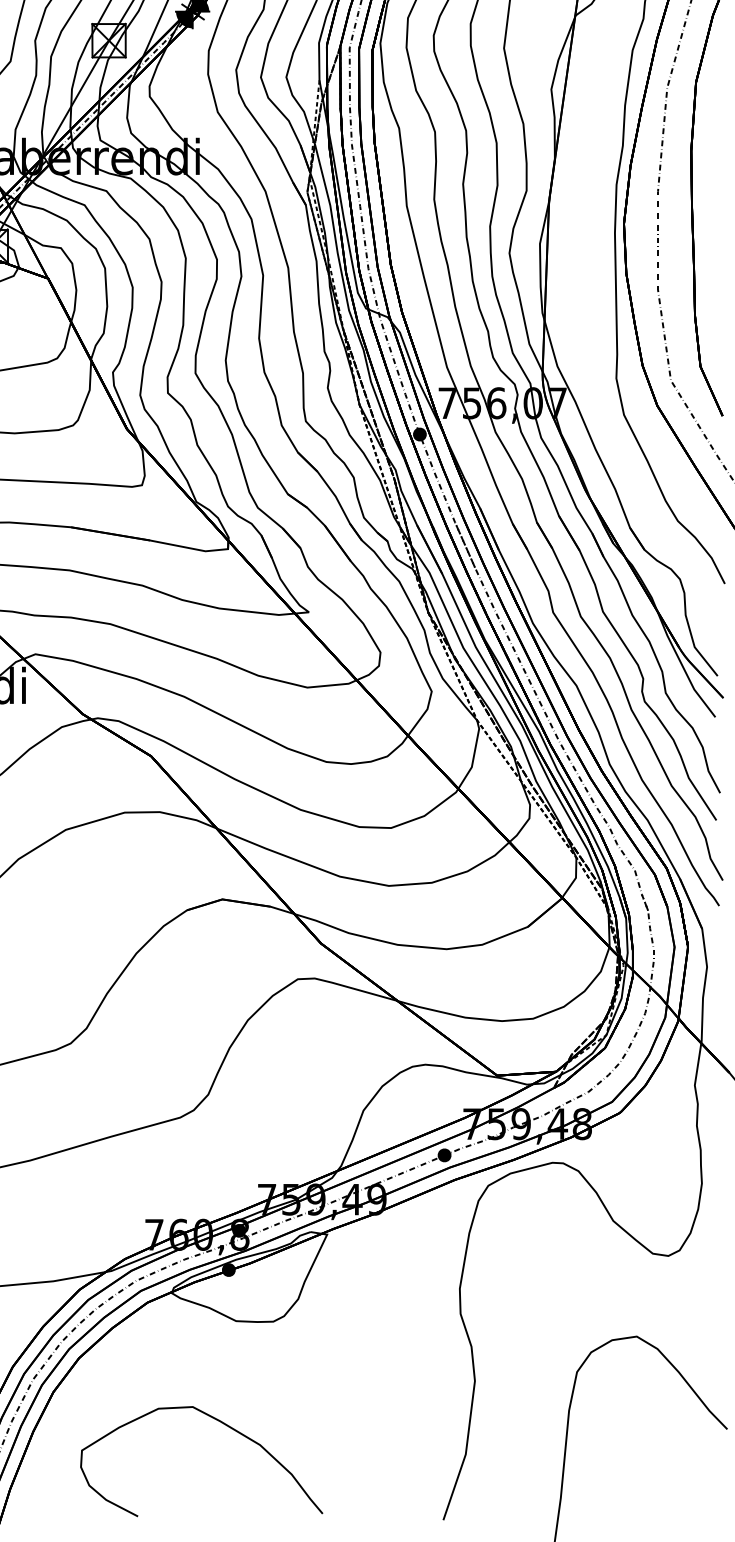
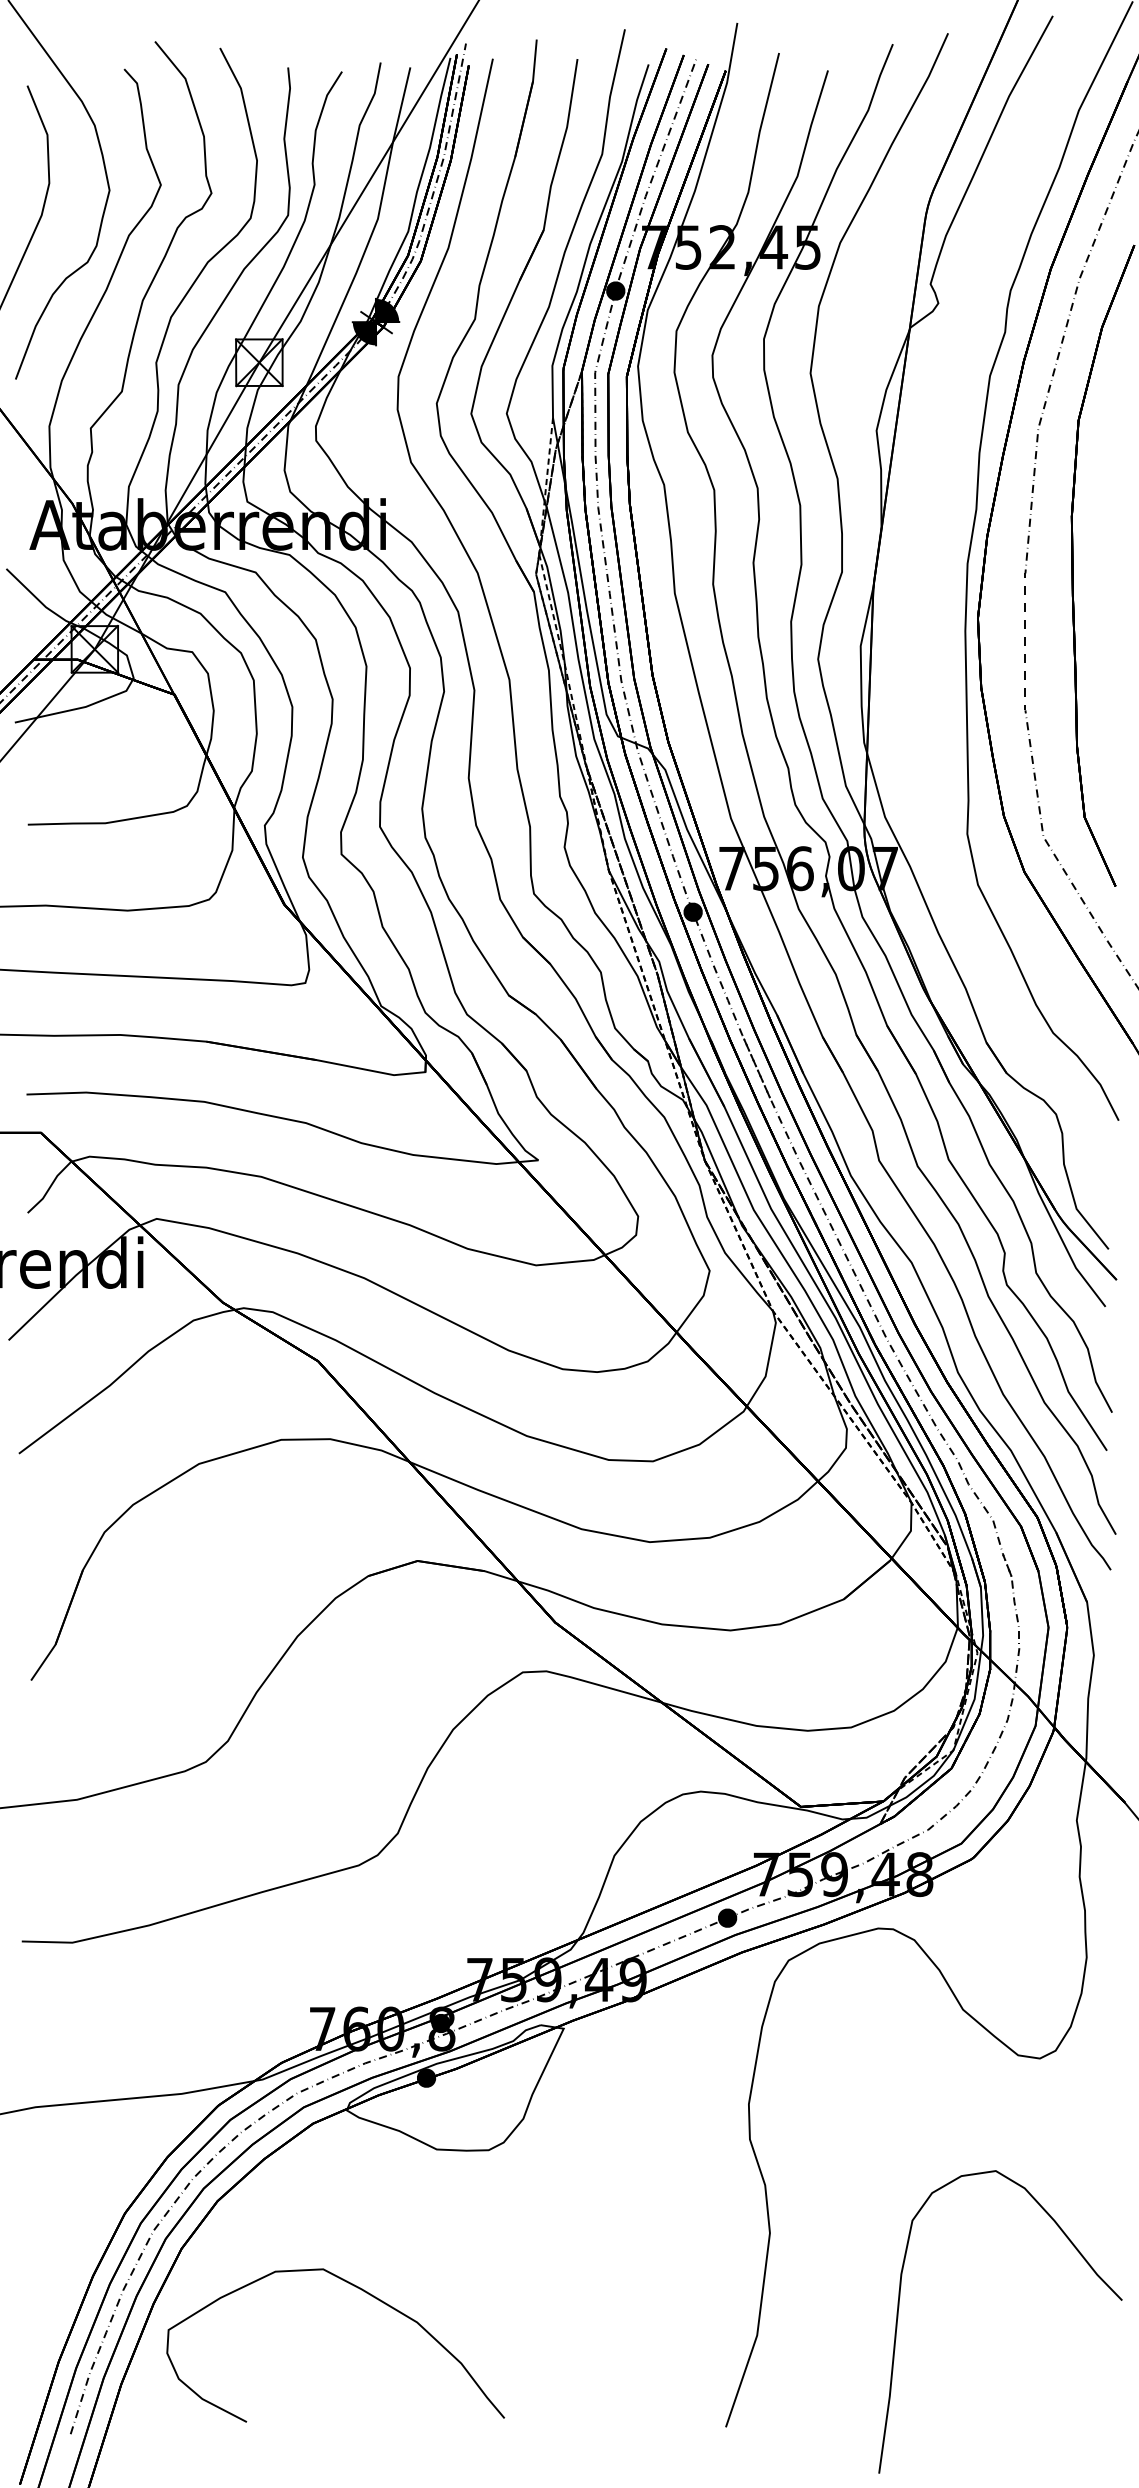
curve: (222, 1423) -> (364, 2292), moved

